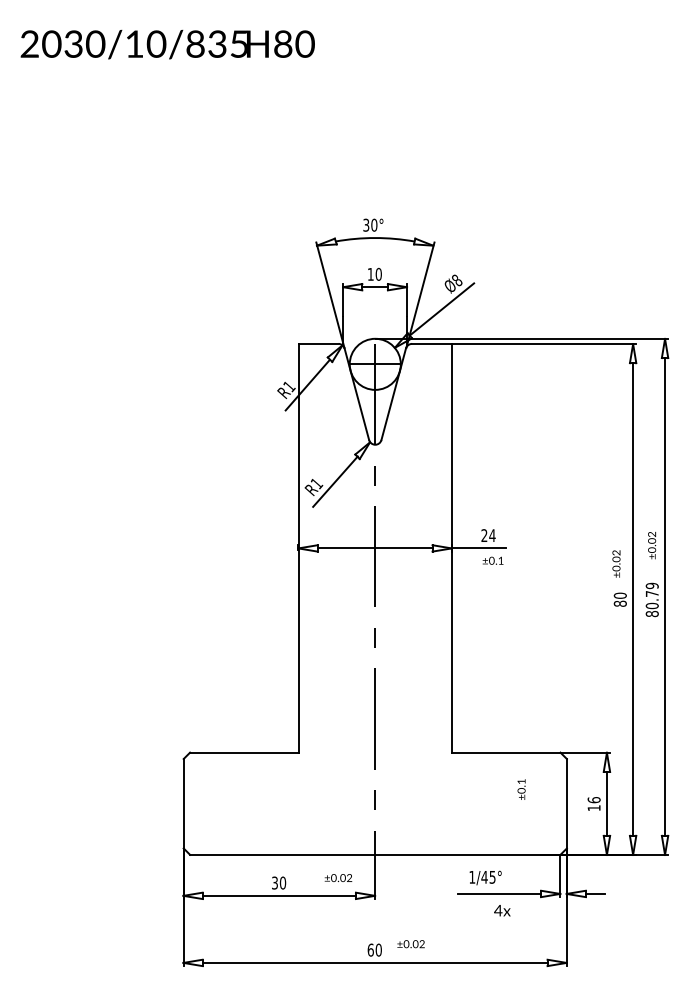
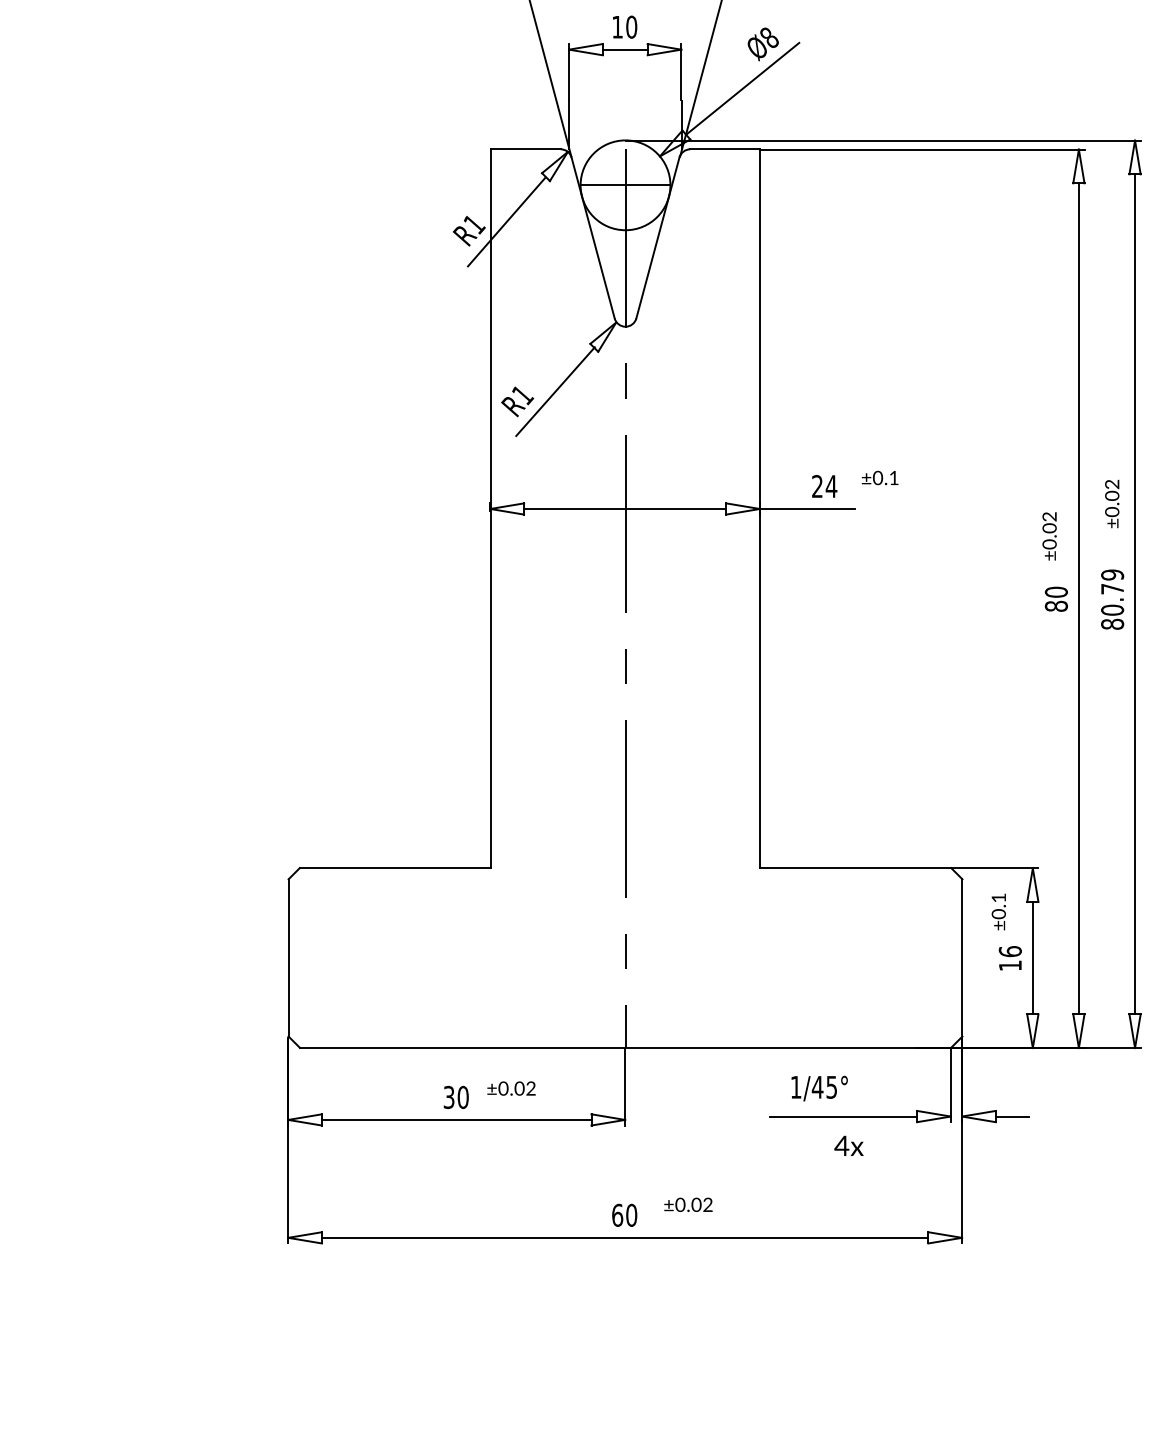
text: (492, 560) -> (879, 477), moved
text: (521, 789) -> (998, 911), moved
text: (338, 877) -> (511, 1087), moved

